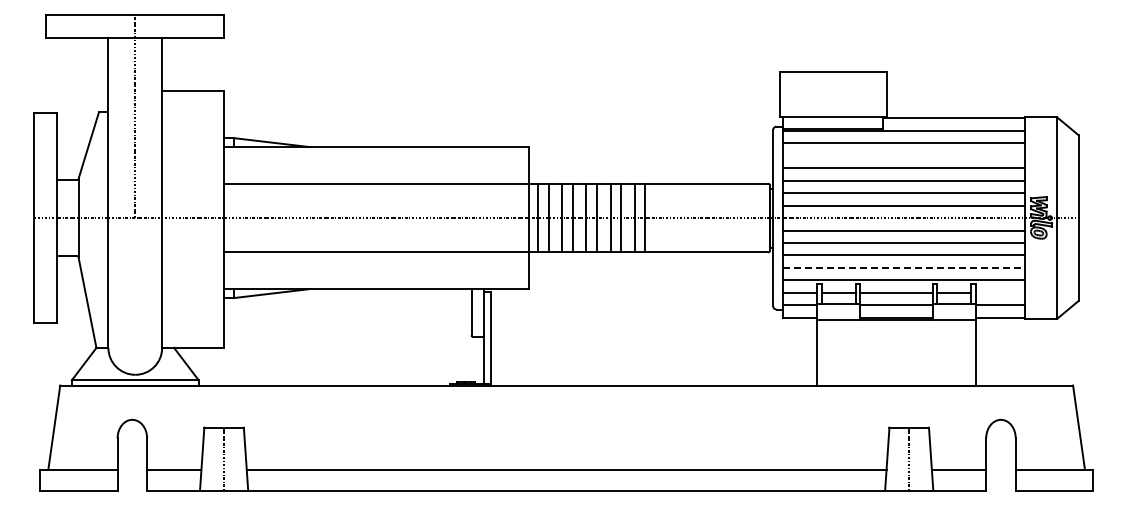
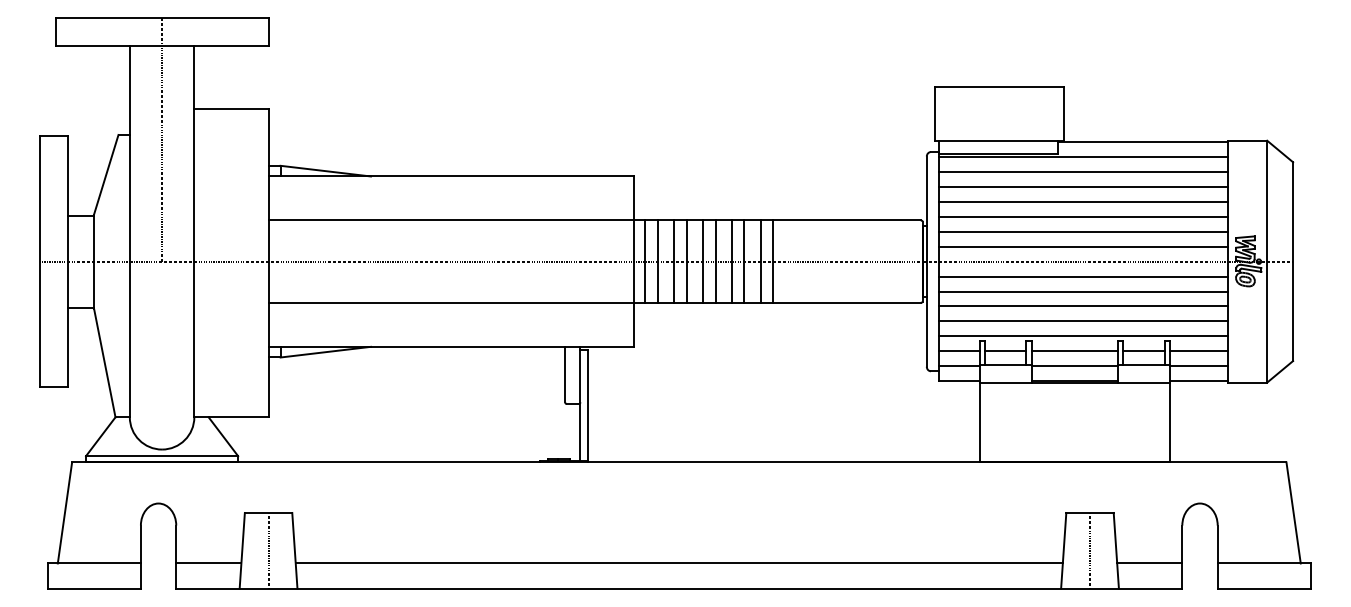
line: (903, 155) -> (1083, 186), added
line: (904, 267) -> (1084, 320), dashed -> solid
line: (999, 292) -> (1198, 350), added

